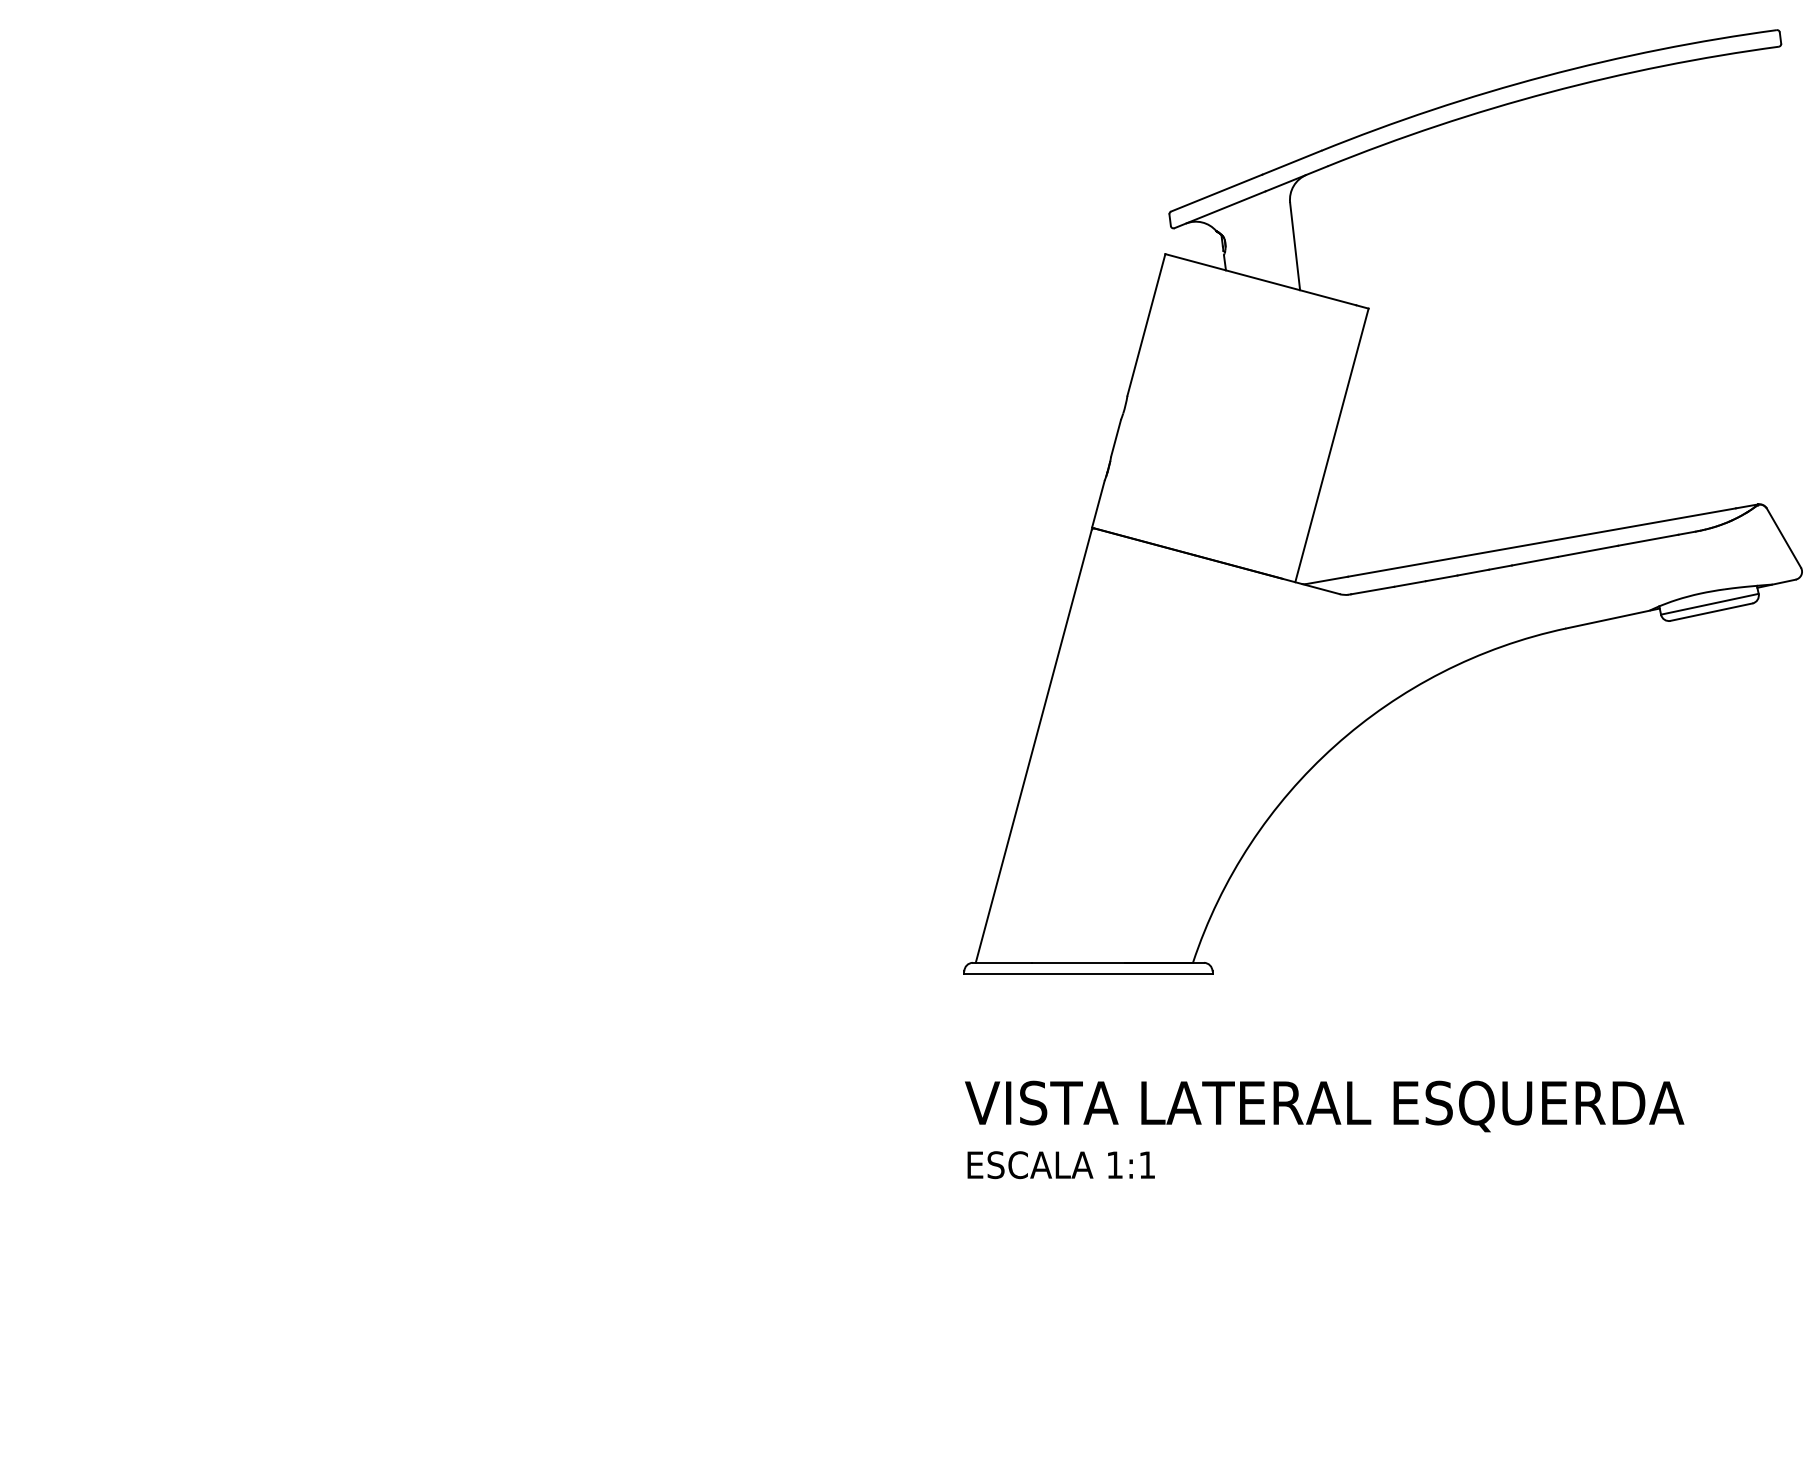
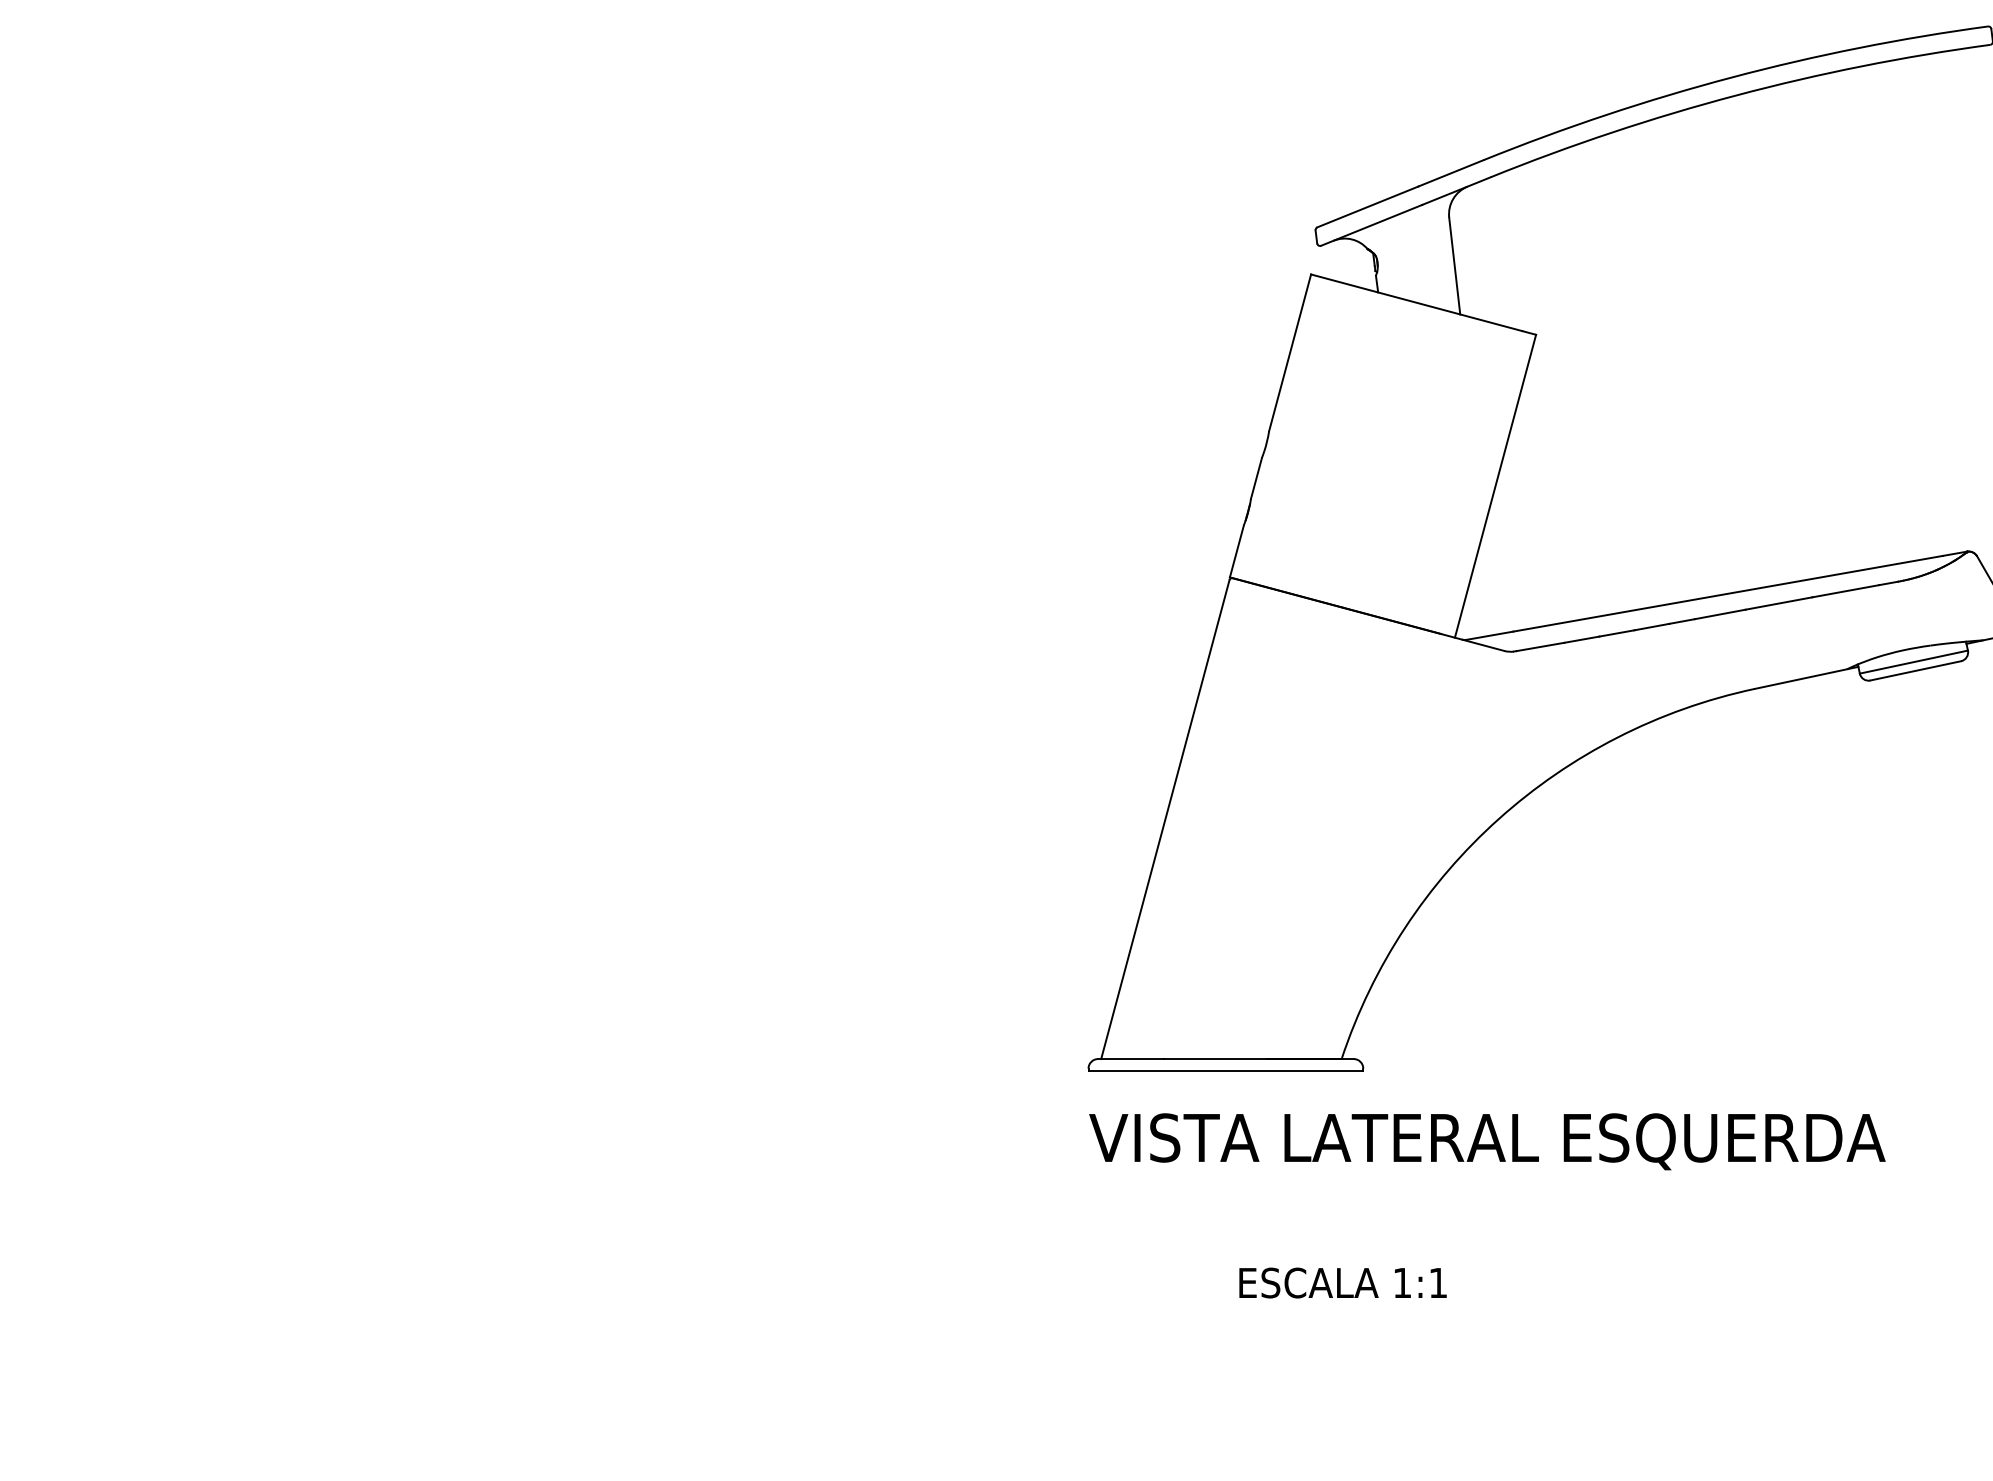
text: (1324, 1106) -> (1487, 1141), moved
text: (1060, 1165) -> (1342, 1283), moved

